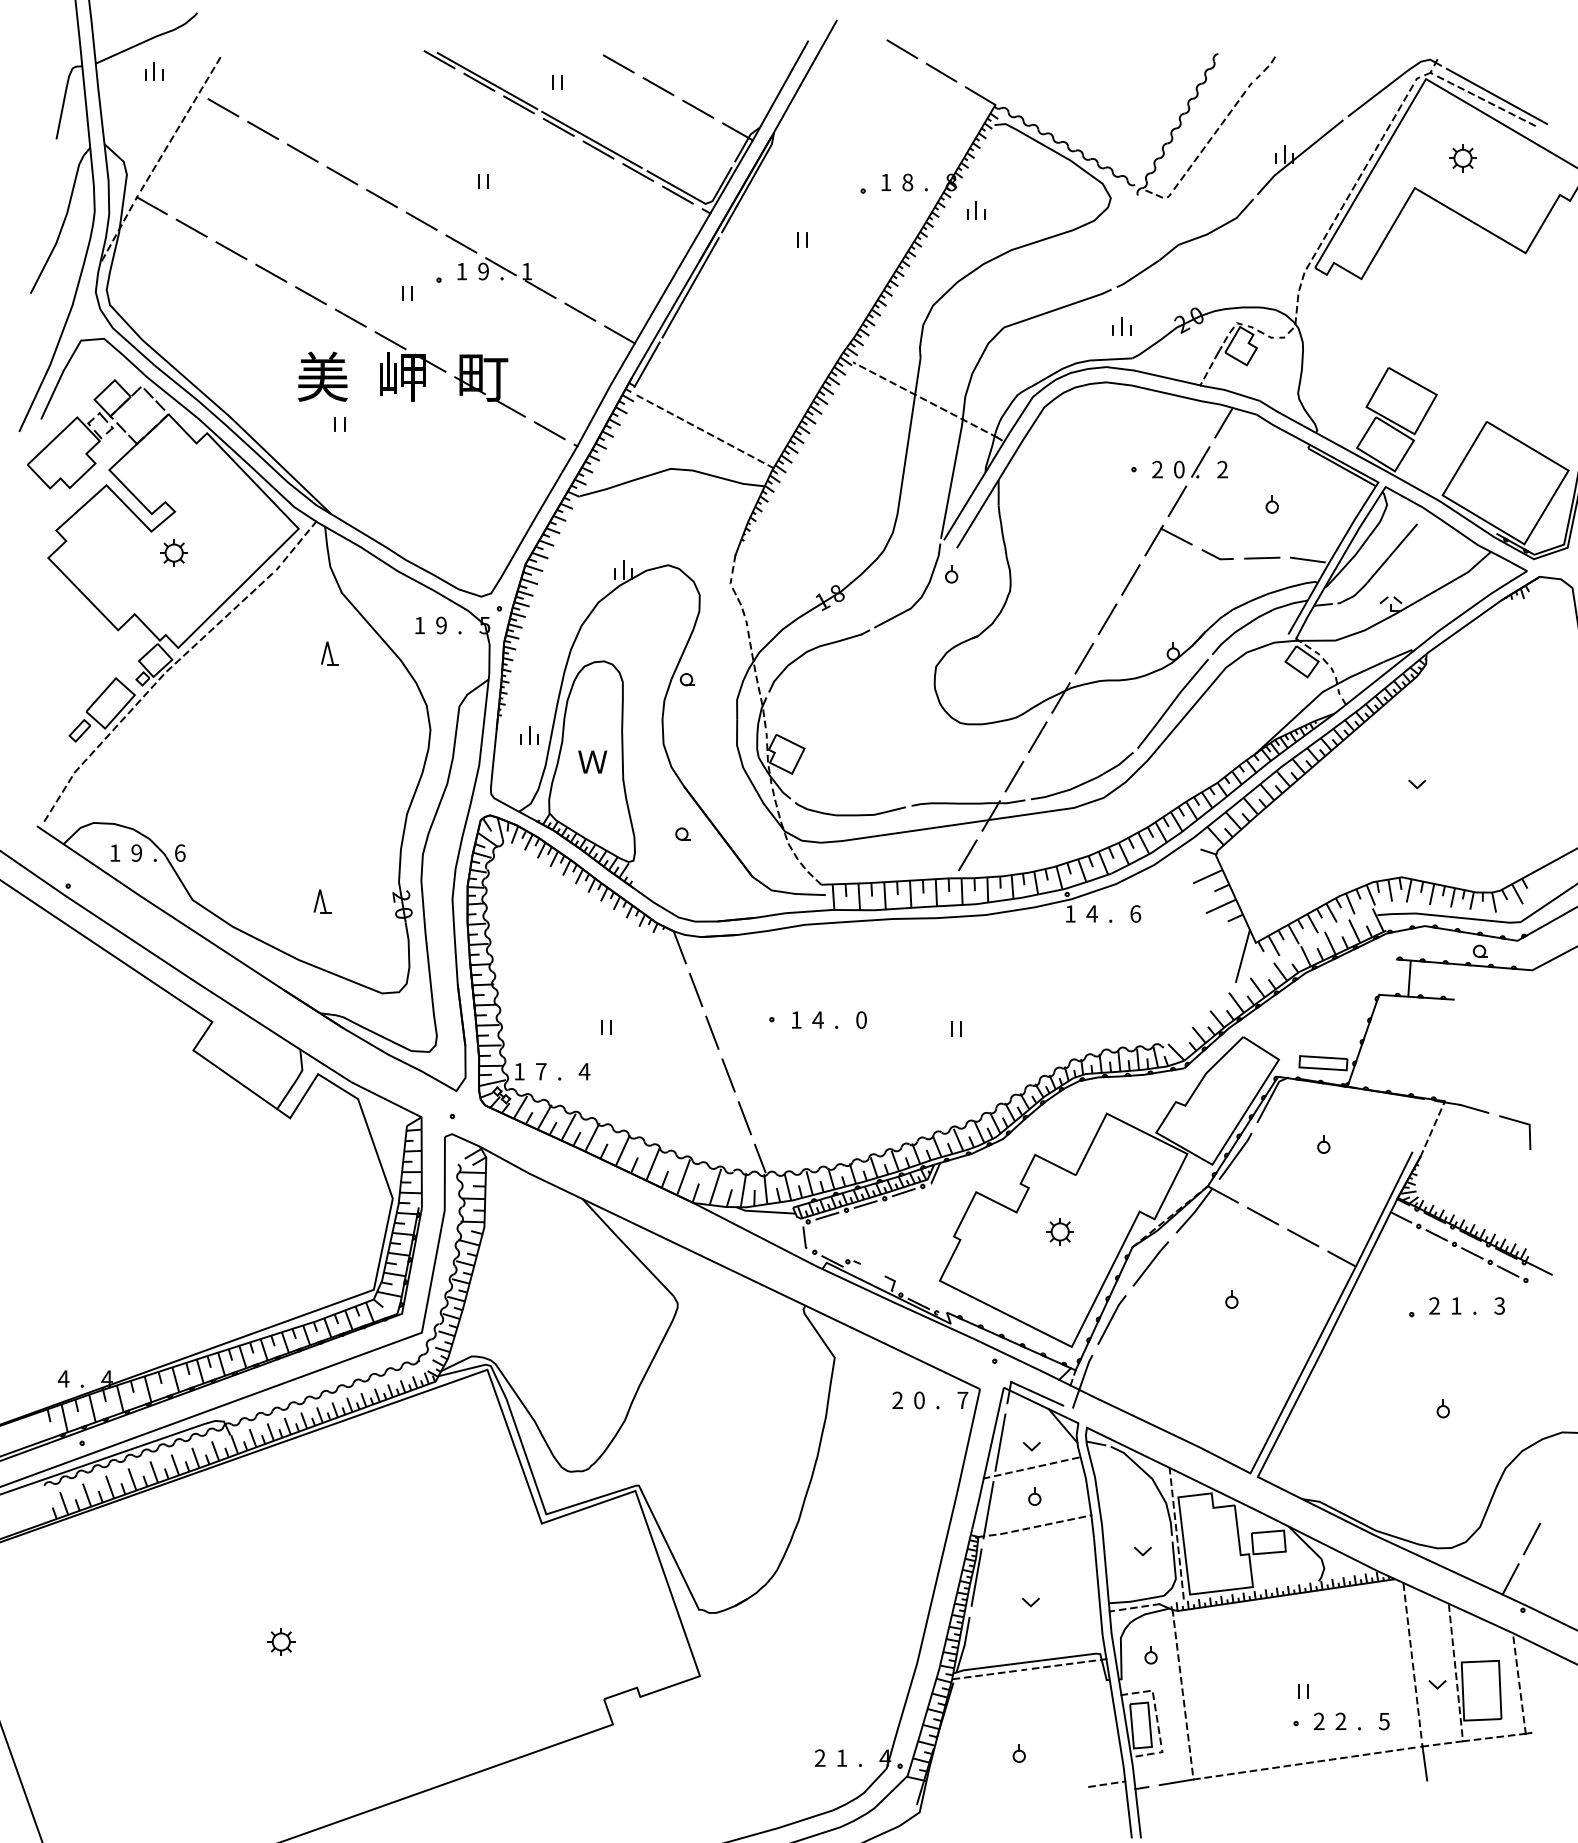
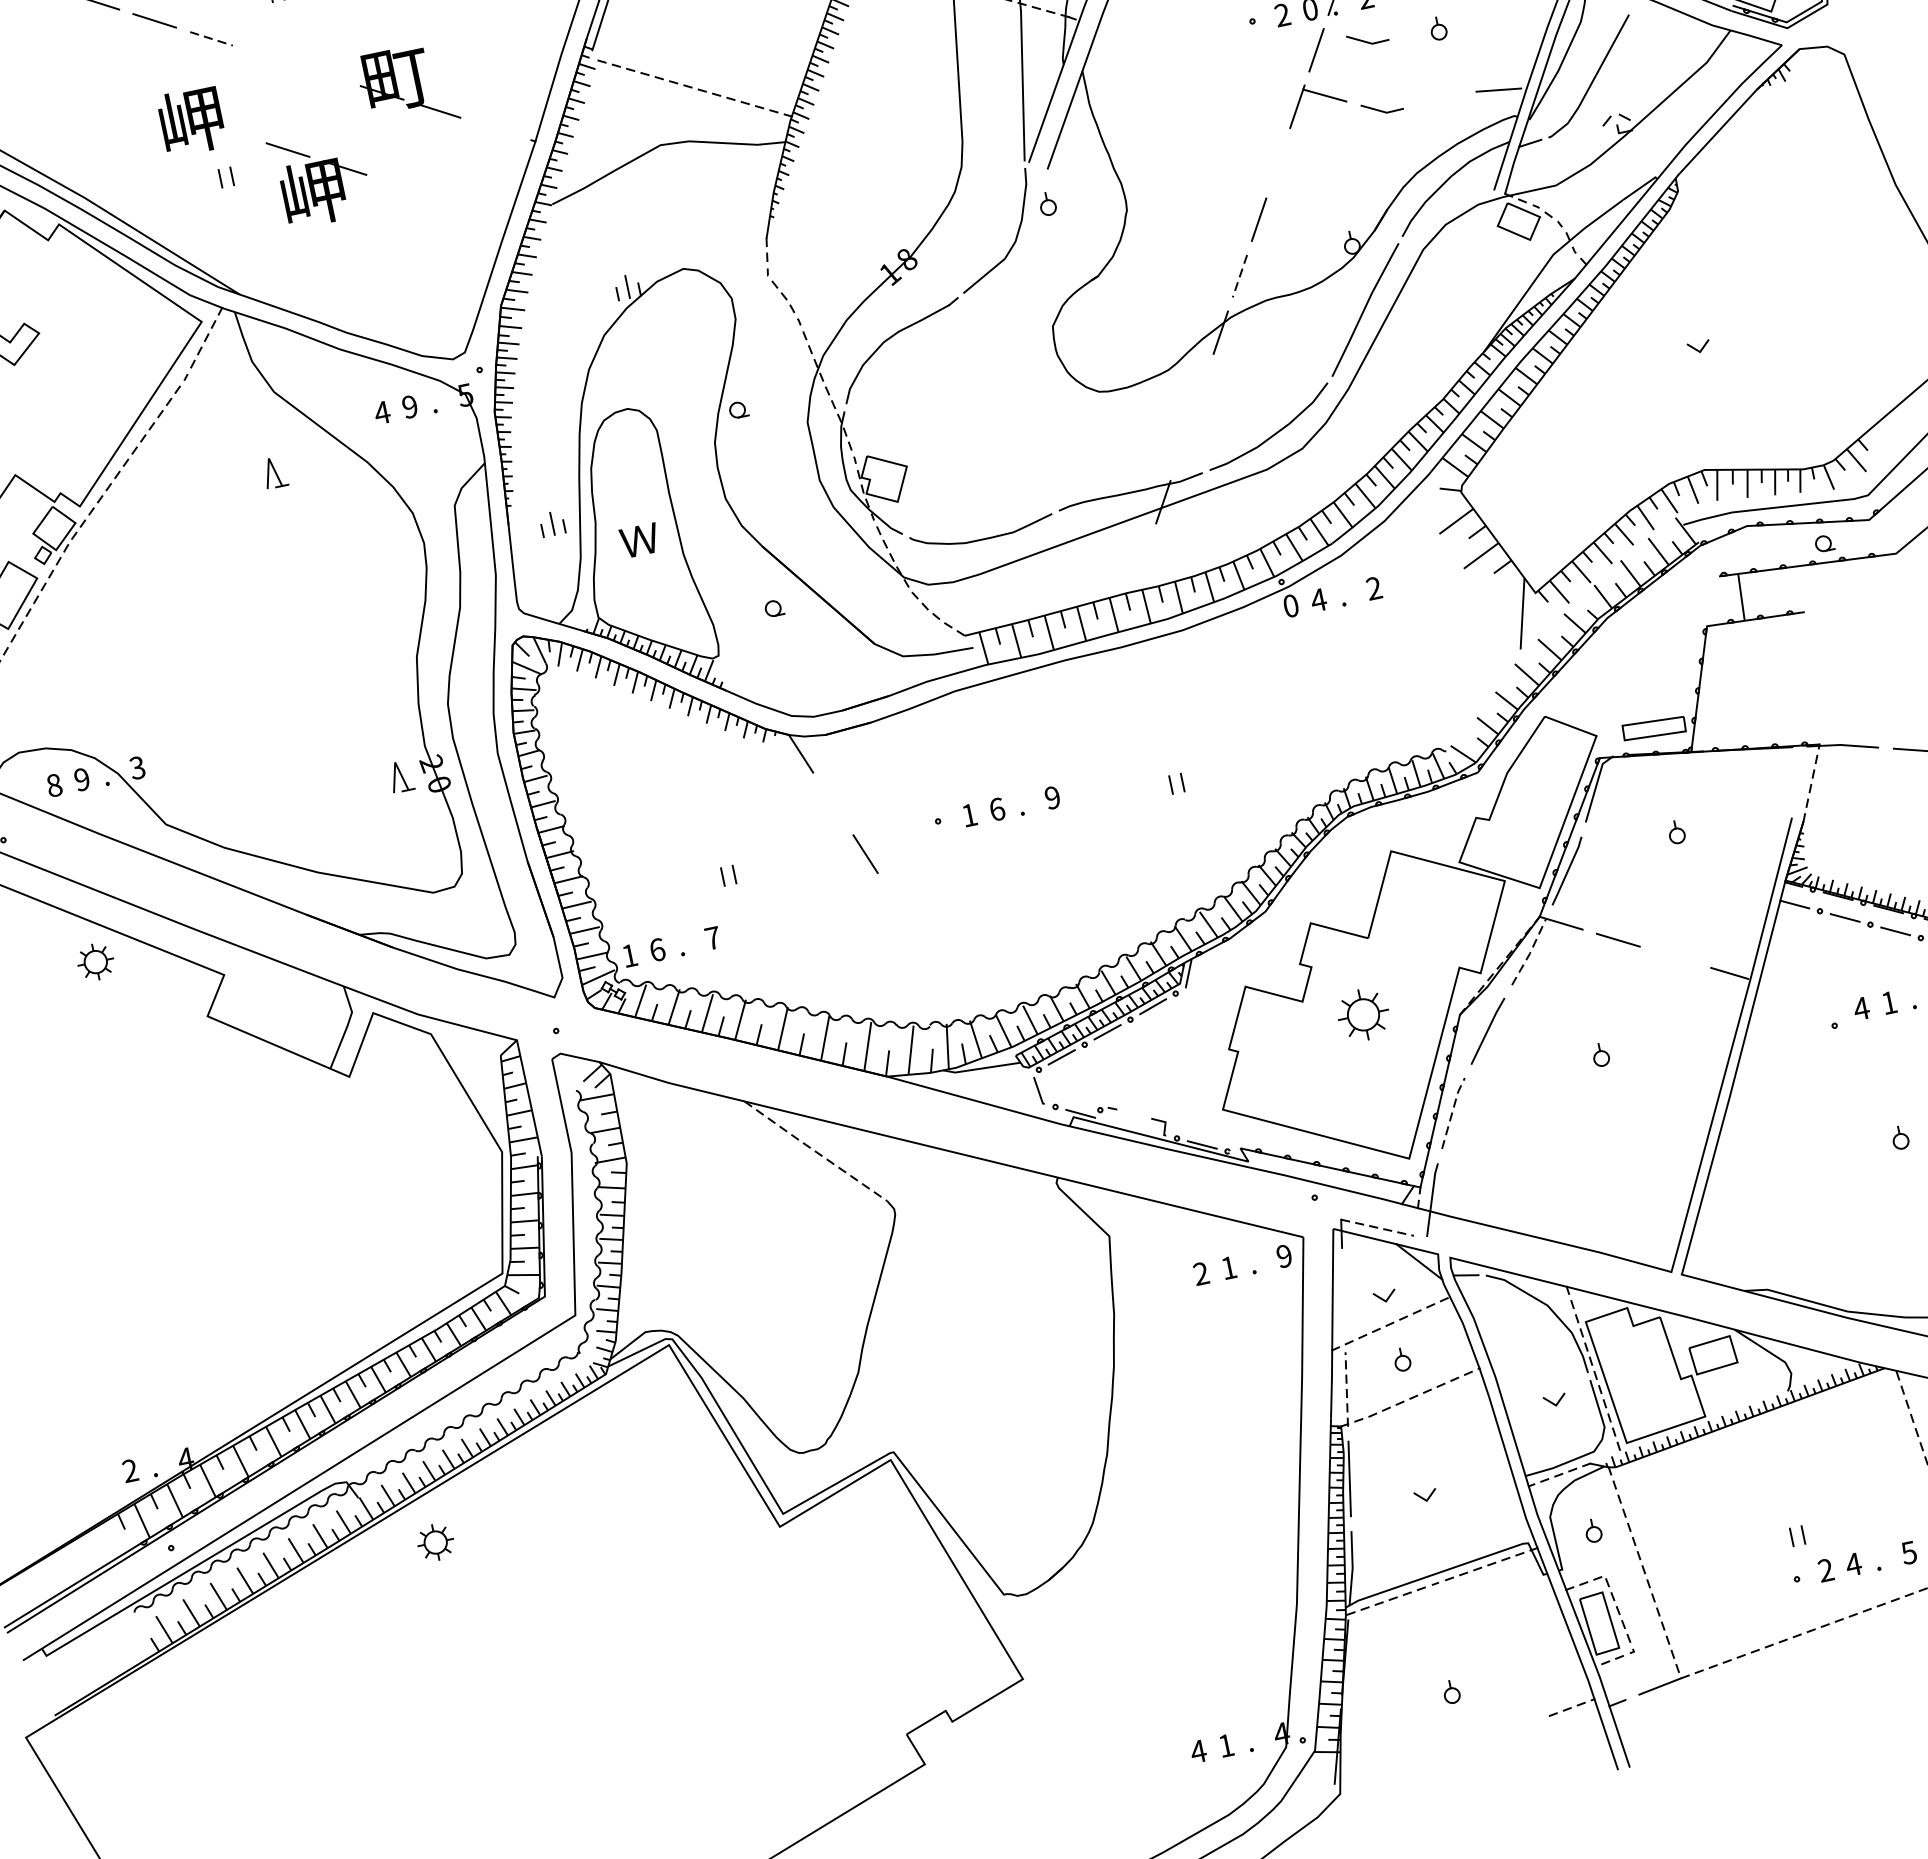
line: (351, 318) -> (212, 39), solid -> dashed
part: (410, 366) -> (320, 177), moved
text: (322, 376) -> (191, 120), 美 -> 岬
line: (549, 430) -> (495, 128), removed
line: (1217, 502) -> (1368, 40), added
part: (173, 552) -> (94, 961), moved
line: (1262, 557) -> (1440, 99), removed
line: (1130, 579) -> (1277, 162), removed
text: (419, 625) -> (381, 412), 1 -> 4
line: (1084, 659) -> (1240, 277), solid -> dashed
line: (1037, 737) -> (1201, 389), removed
line: (1014, 776) -> (1182, 445), removed
text: (114, 852) -> (53, 784), 1 -> 8
text: (179, 852) -> (136, 767), 6 -> 3
line: (967, 855) -> (1143, 559), removed
part: (322, 901) -> (401, 776), moved
text: (1070, 913) -> (1290, 605), 1 -> 0
text: (1135, 913) -> (1373, 587), 6 -> 2
line: (695, 990) -> (832, 804), removed
text: (817, 1019) -> (996, 808), 4 -> 6
text: (861, 1019) -> (1052, 797), 0 -> 9
text: (541, 1071) -> (657, 949), 7 -> 6
text: (584, 1071) -> (712, 938), 4 -> 7
line: (728, 1075) -> (897, 904), removed
line: (744, 1118) -> (929, 954), removed
line: (760, 1158) -> (960, 1001), removed
line: (1195, 1211) -> (1530, 952), solid -> dashed
part: (1059, 1231) -> (1362, 1014), size x1.4
line: (1303, 1237) -> (1675, 956), removed
line: (627, 1247) -> (815, 1151), solid -> dashed
text: (1434, 1305) -> (1861, 1008), 2 -> 4
line: (1111, 1318) -> (1452, 1111), solid -> dashed
text: (63, 1378) -> (129, 1470), 4 -> 2
line: (1037, 1393) -> (1377, 1227), solid -> dashed
text: (919, 1400) -> (1229, 1268), 0 -> 1
text: (962, 1400) -> (1284, 1256), 7 -> 9
line: (1000, 1442) -> (1343, 1299), removed
line: (988, 1510) -> (1346, 1389), solid -> dashed
part: (281, 1641) -> (435, 1541), moved
text: (1340, 1720) -> (1852, 1563), 2 -> 4
text: (819, 1757) -> (1197, 1750), 2 -> 4

